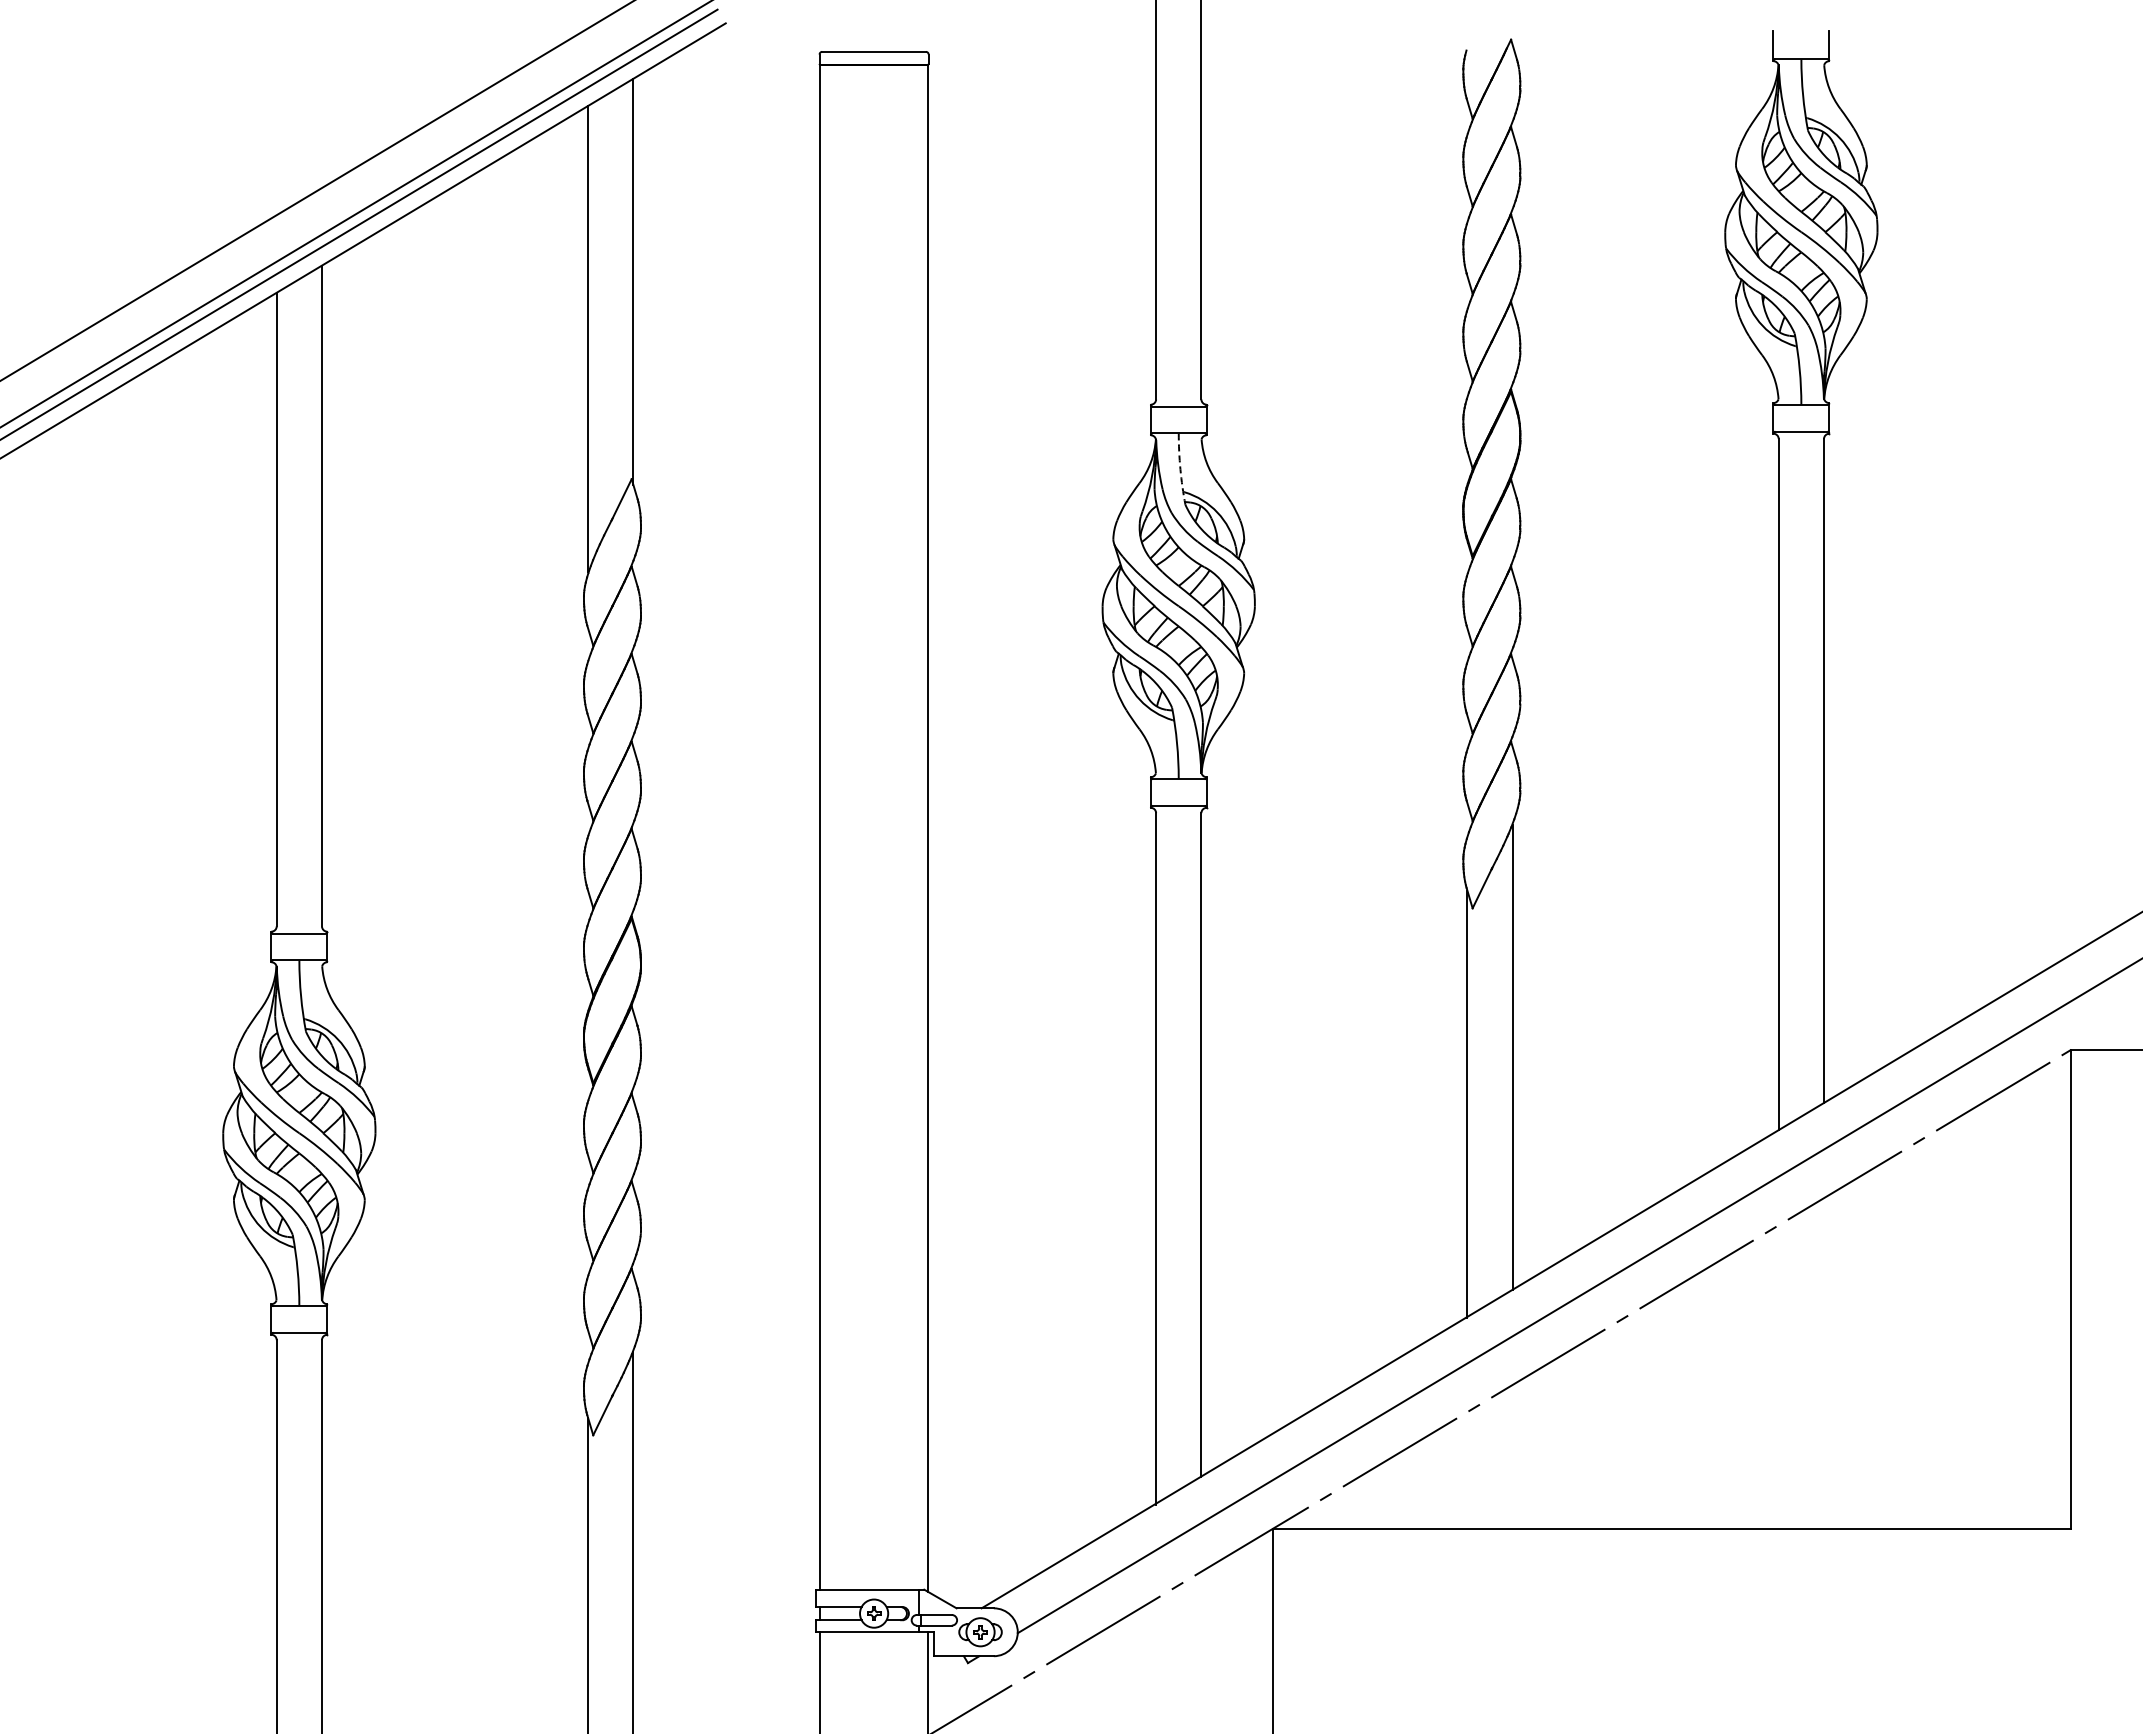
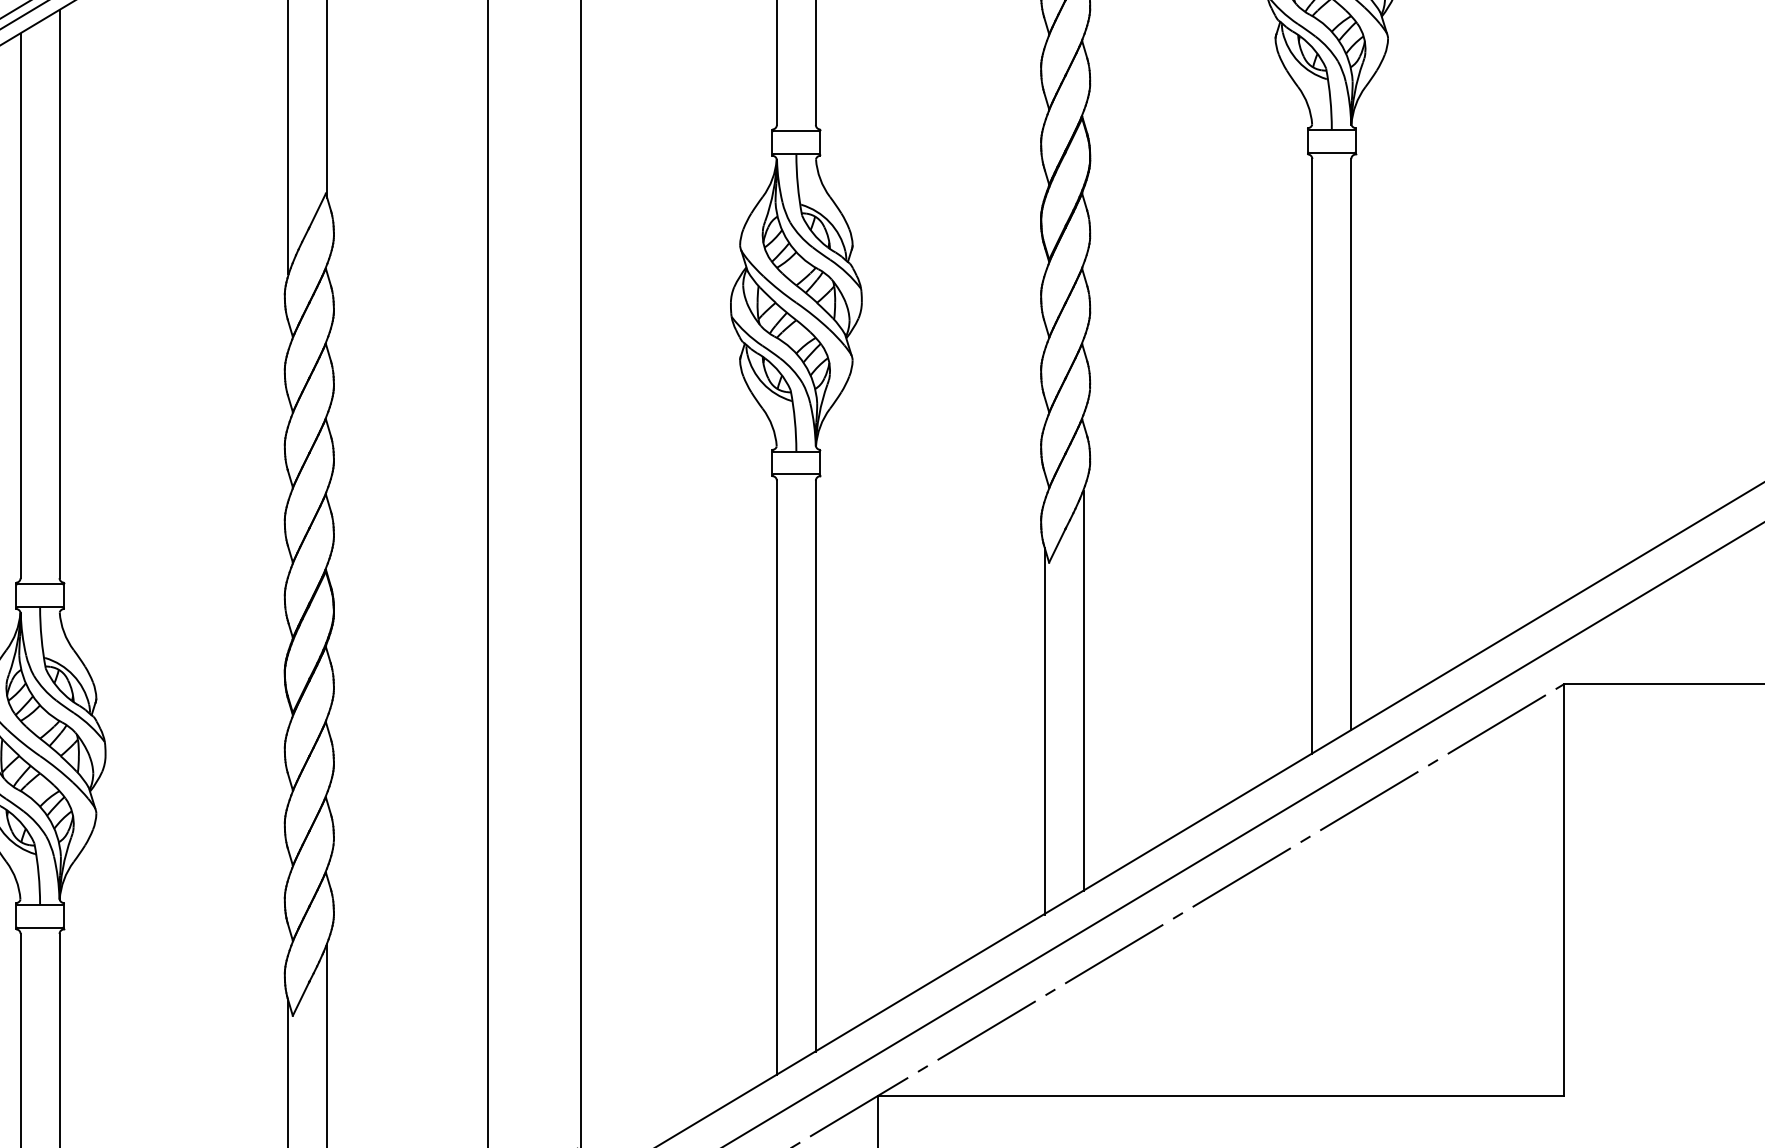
arc: (1180, 469) -> (797, 185), dashed -> solid

